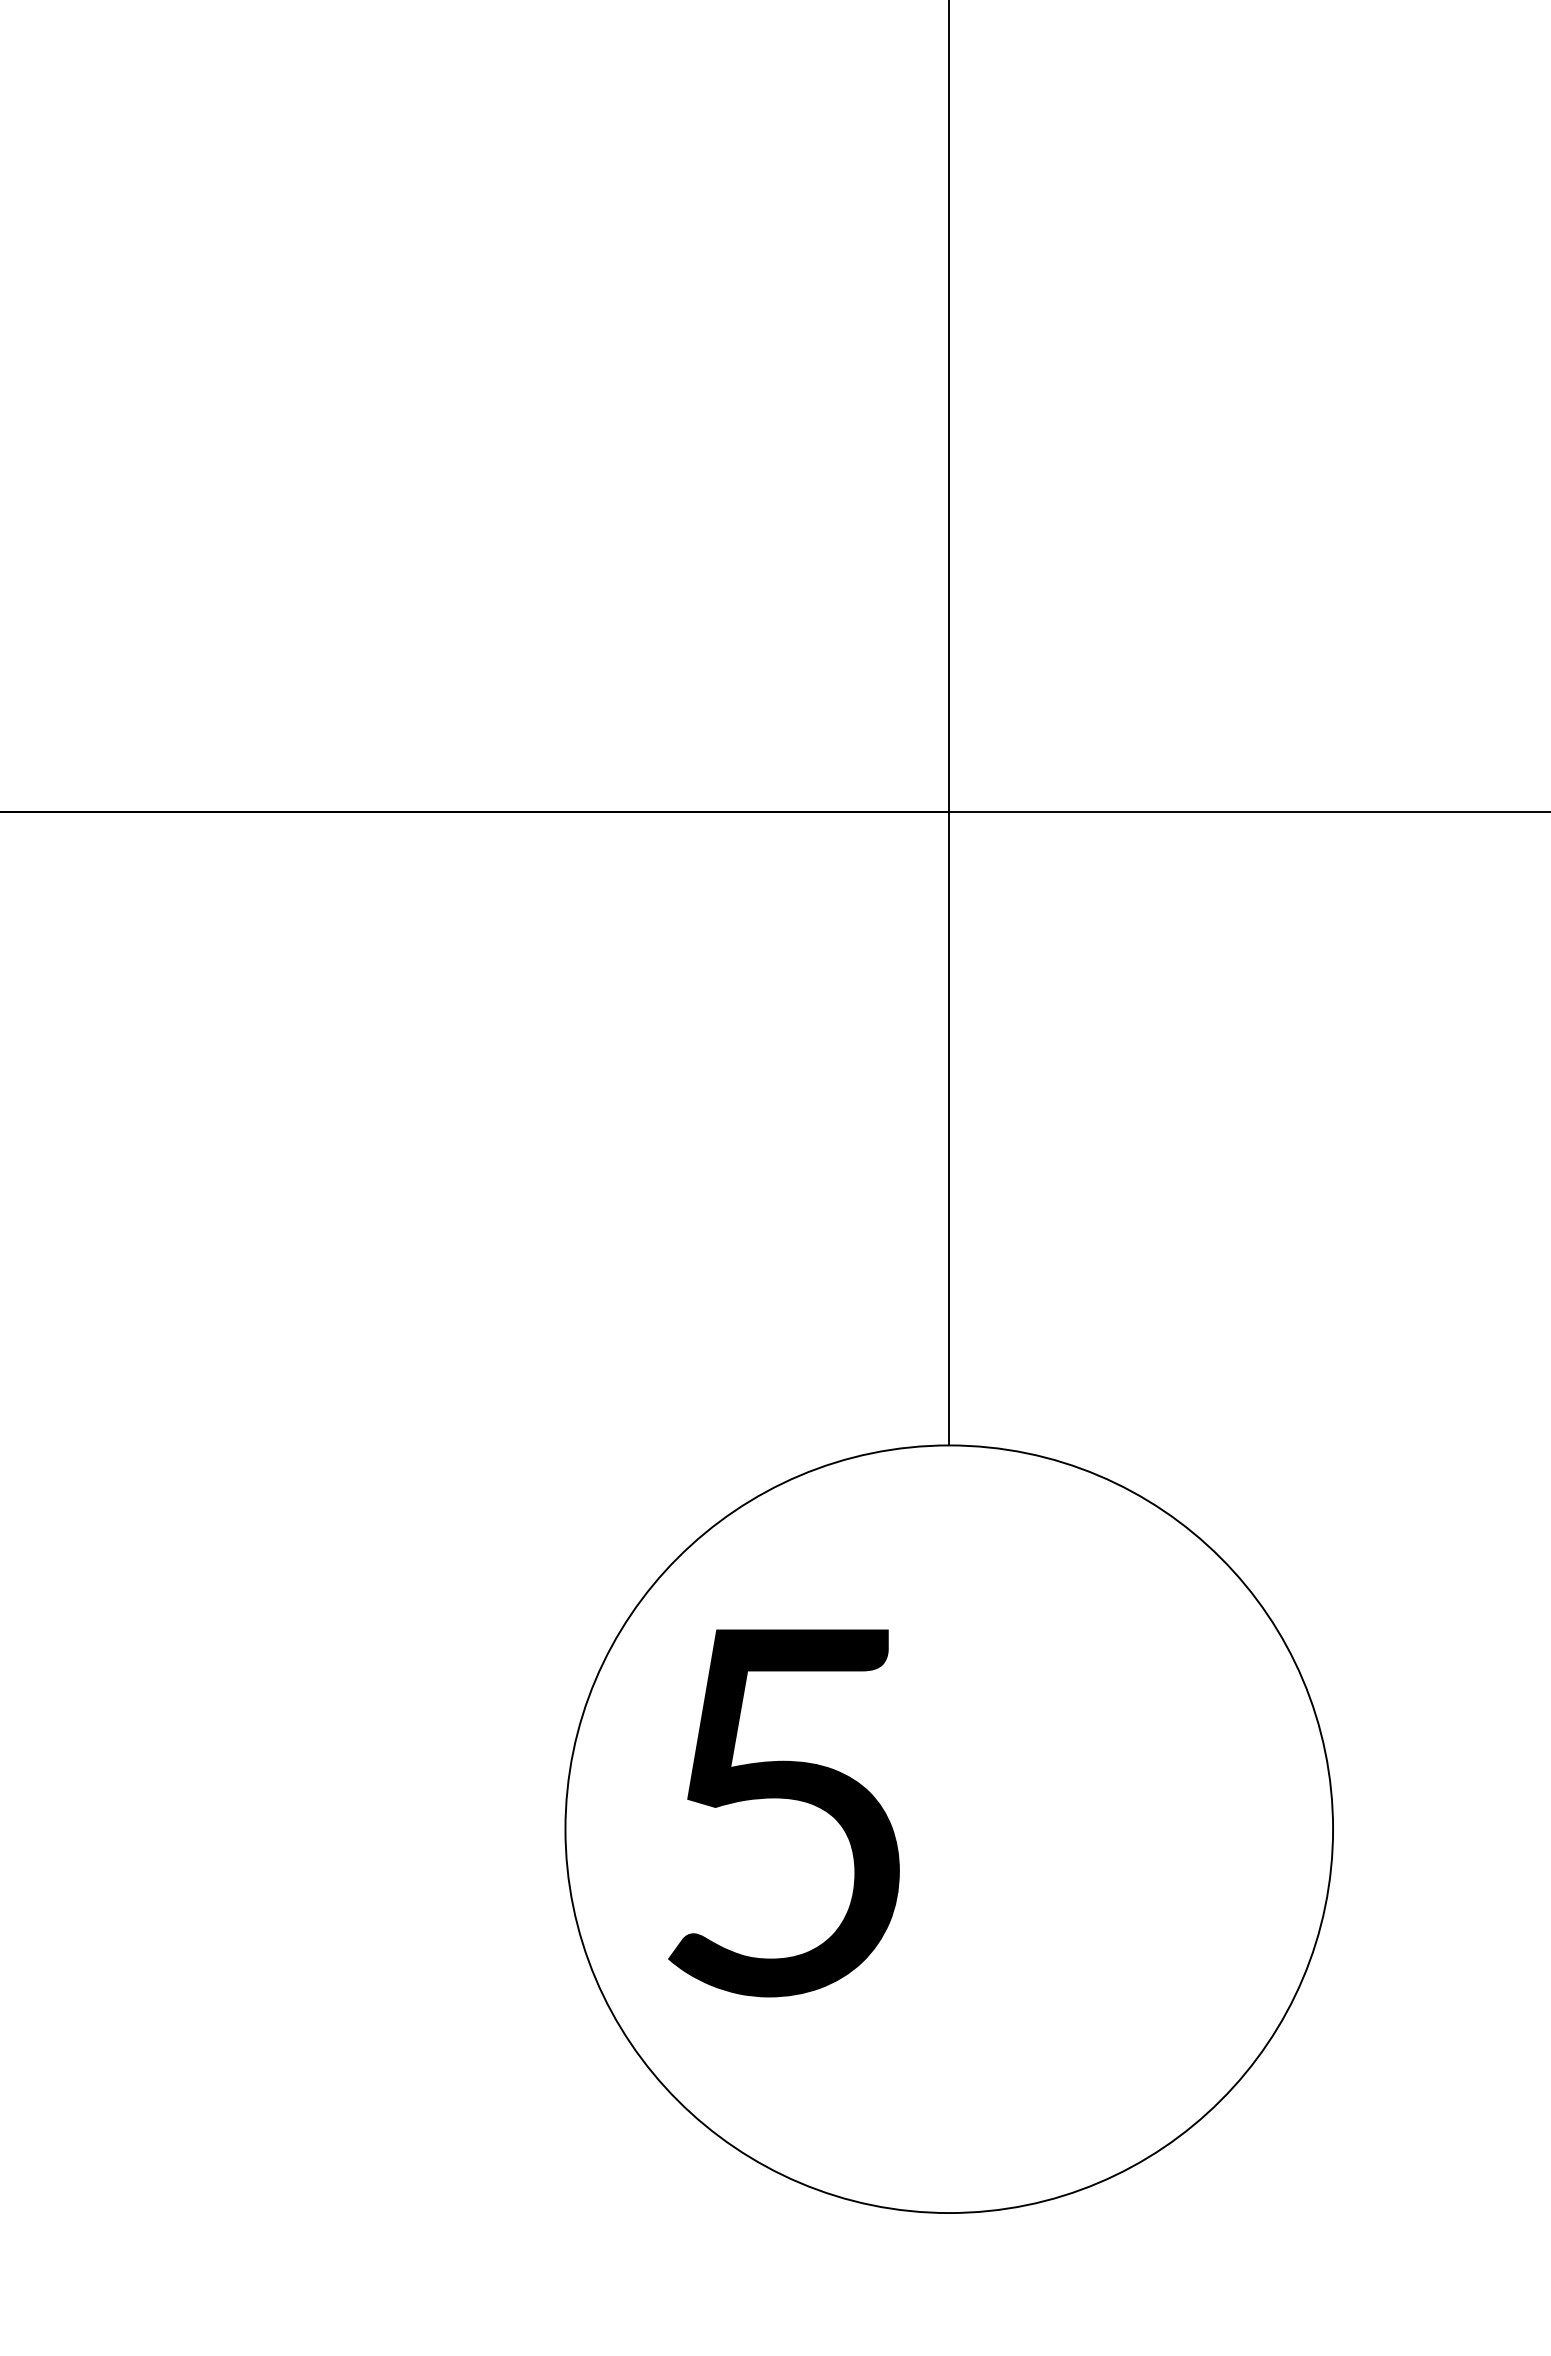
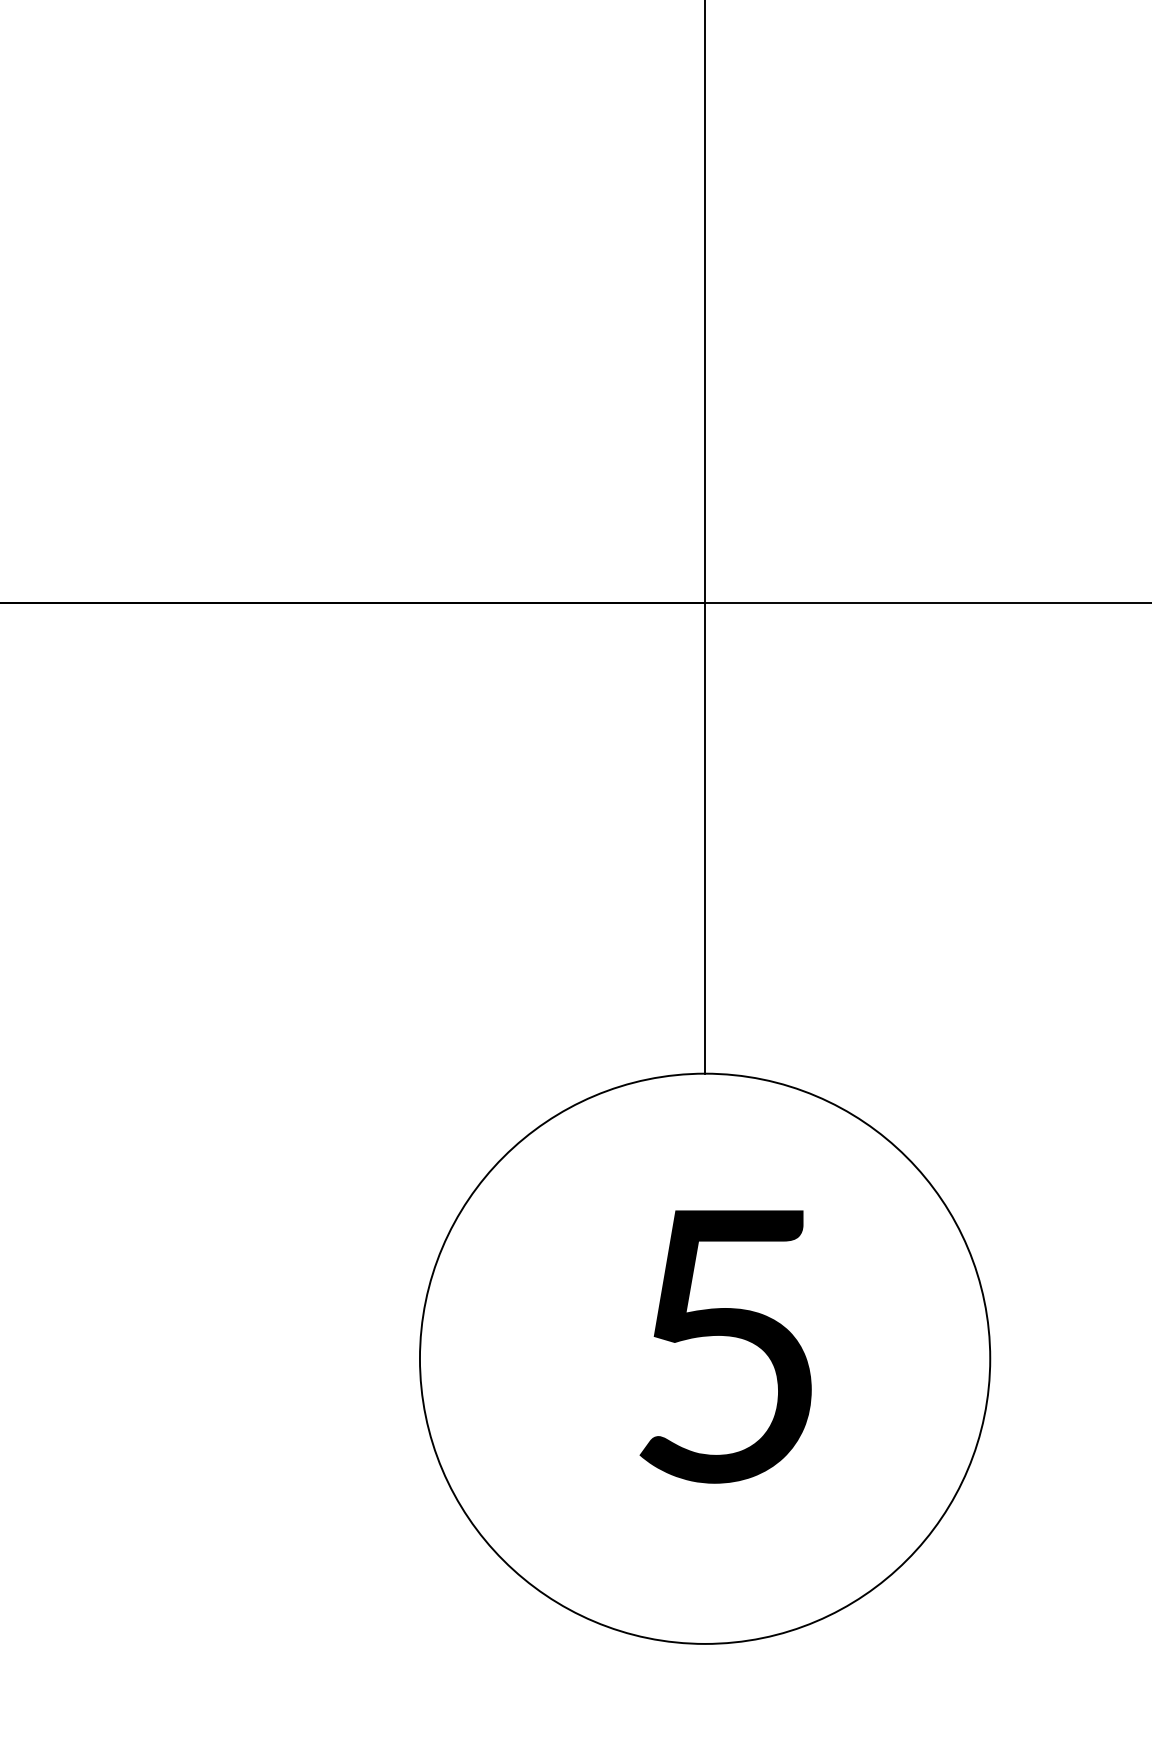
text: (783, 1813) -> (725, 1347), moved

